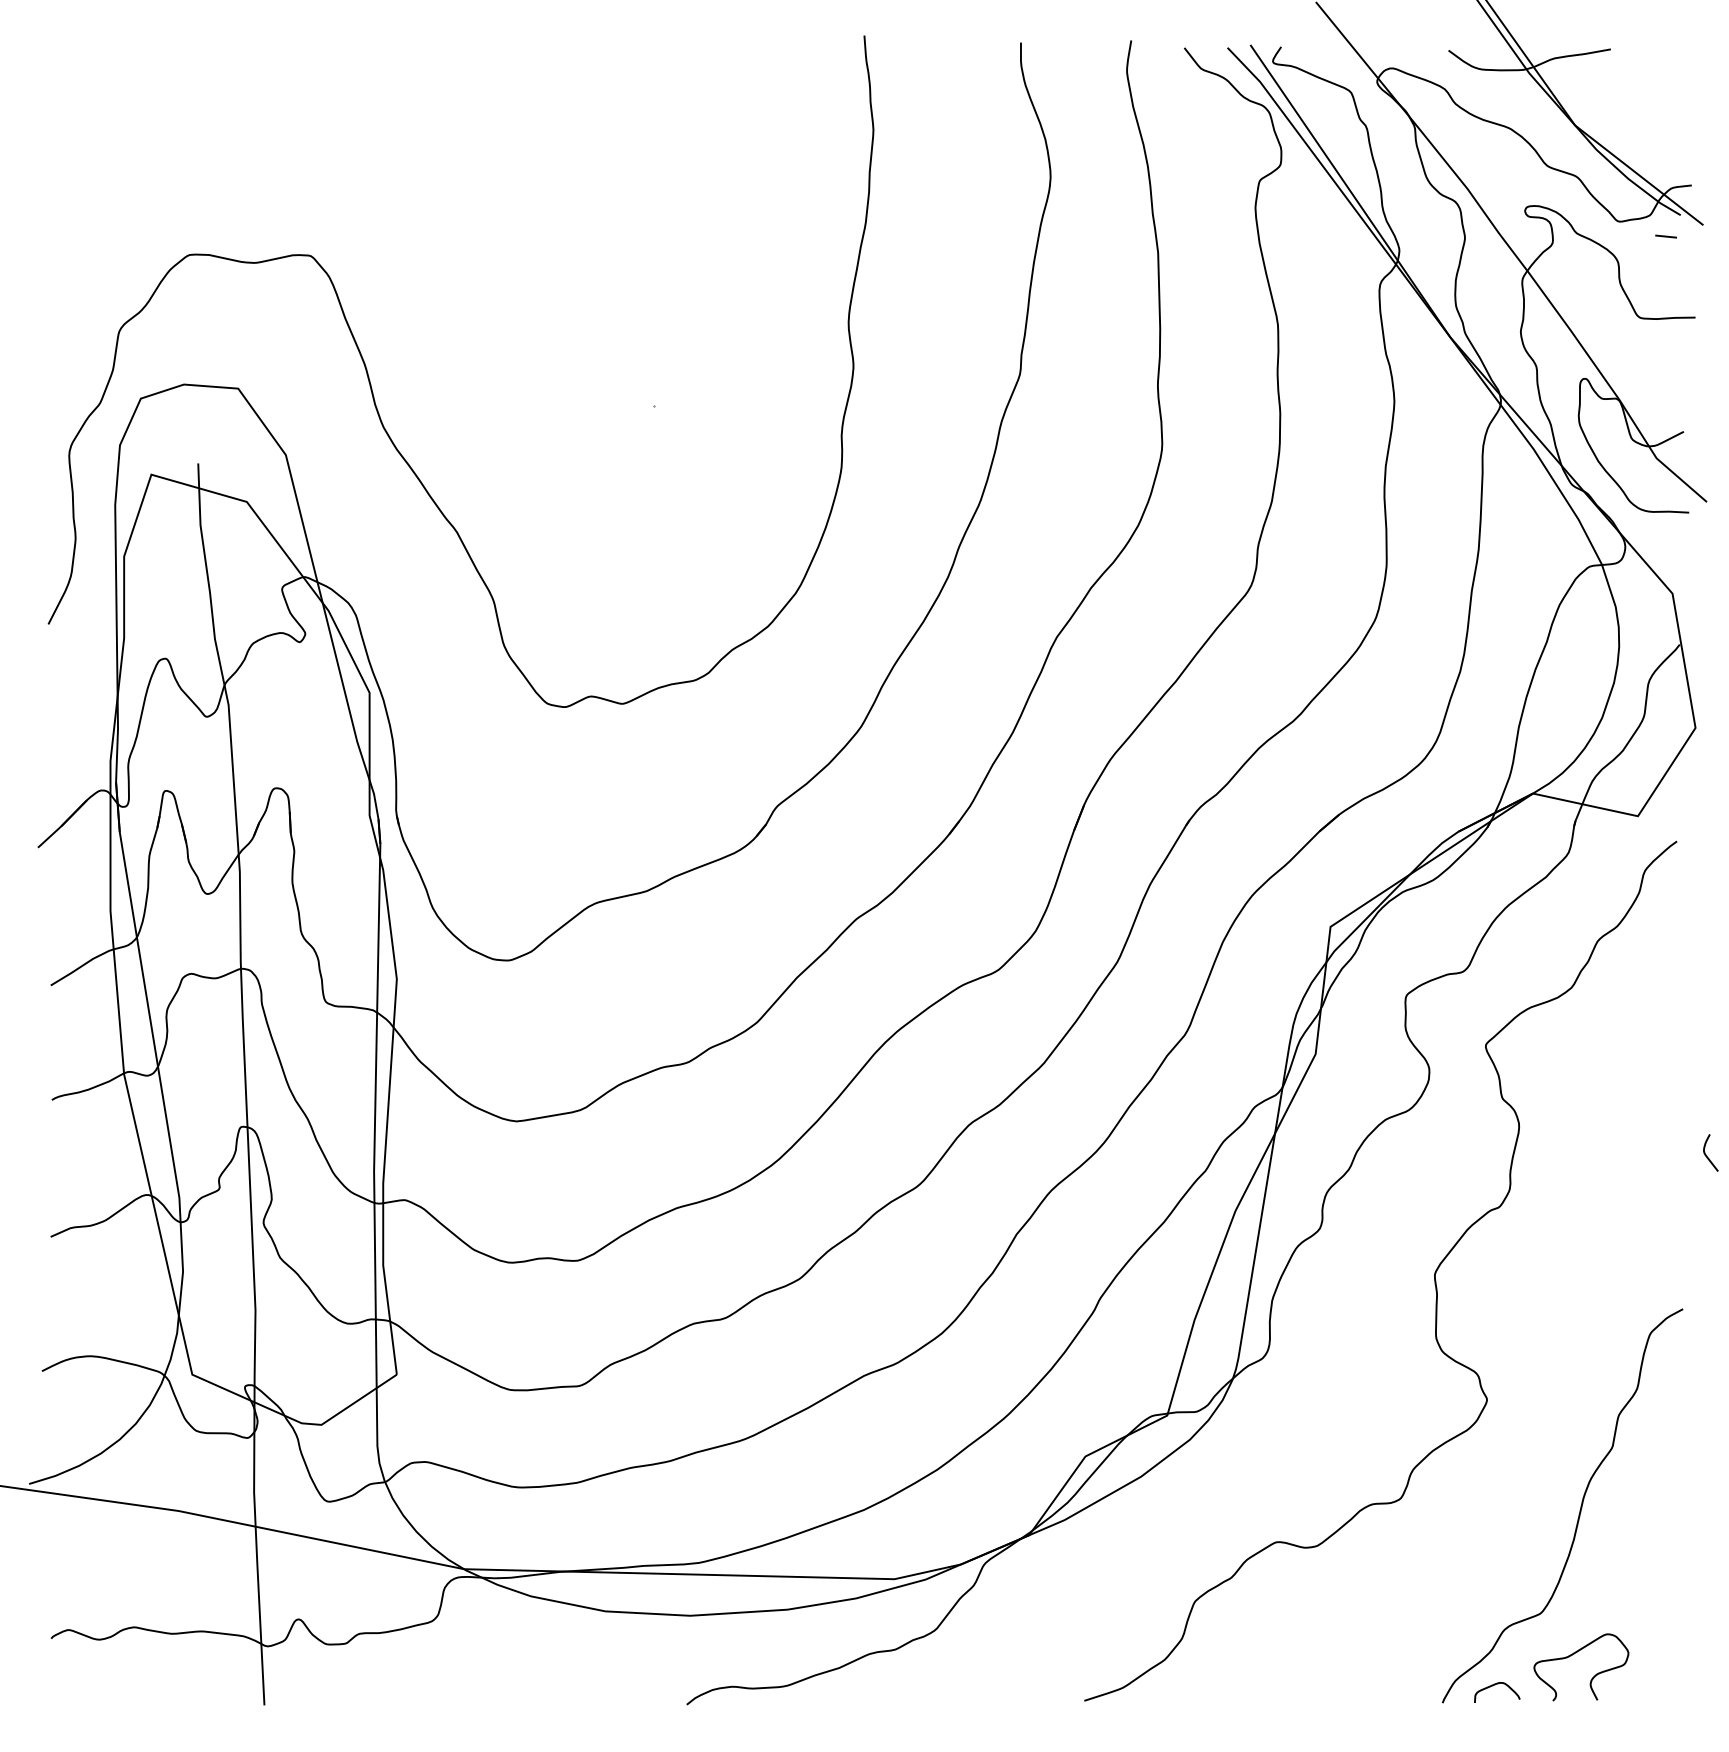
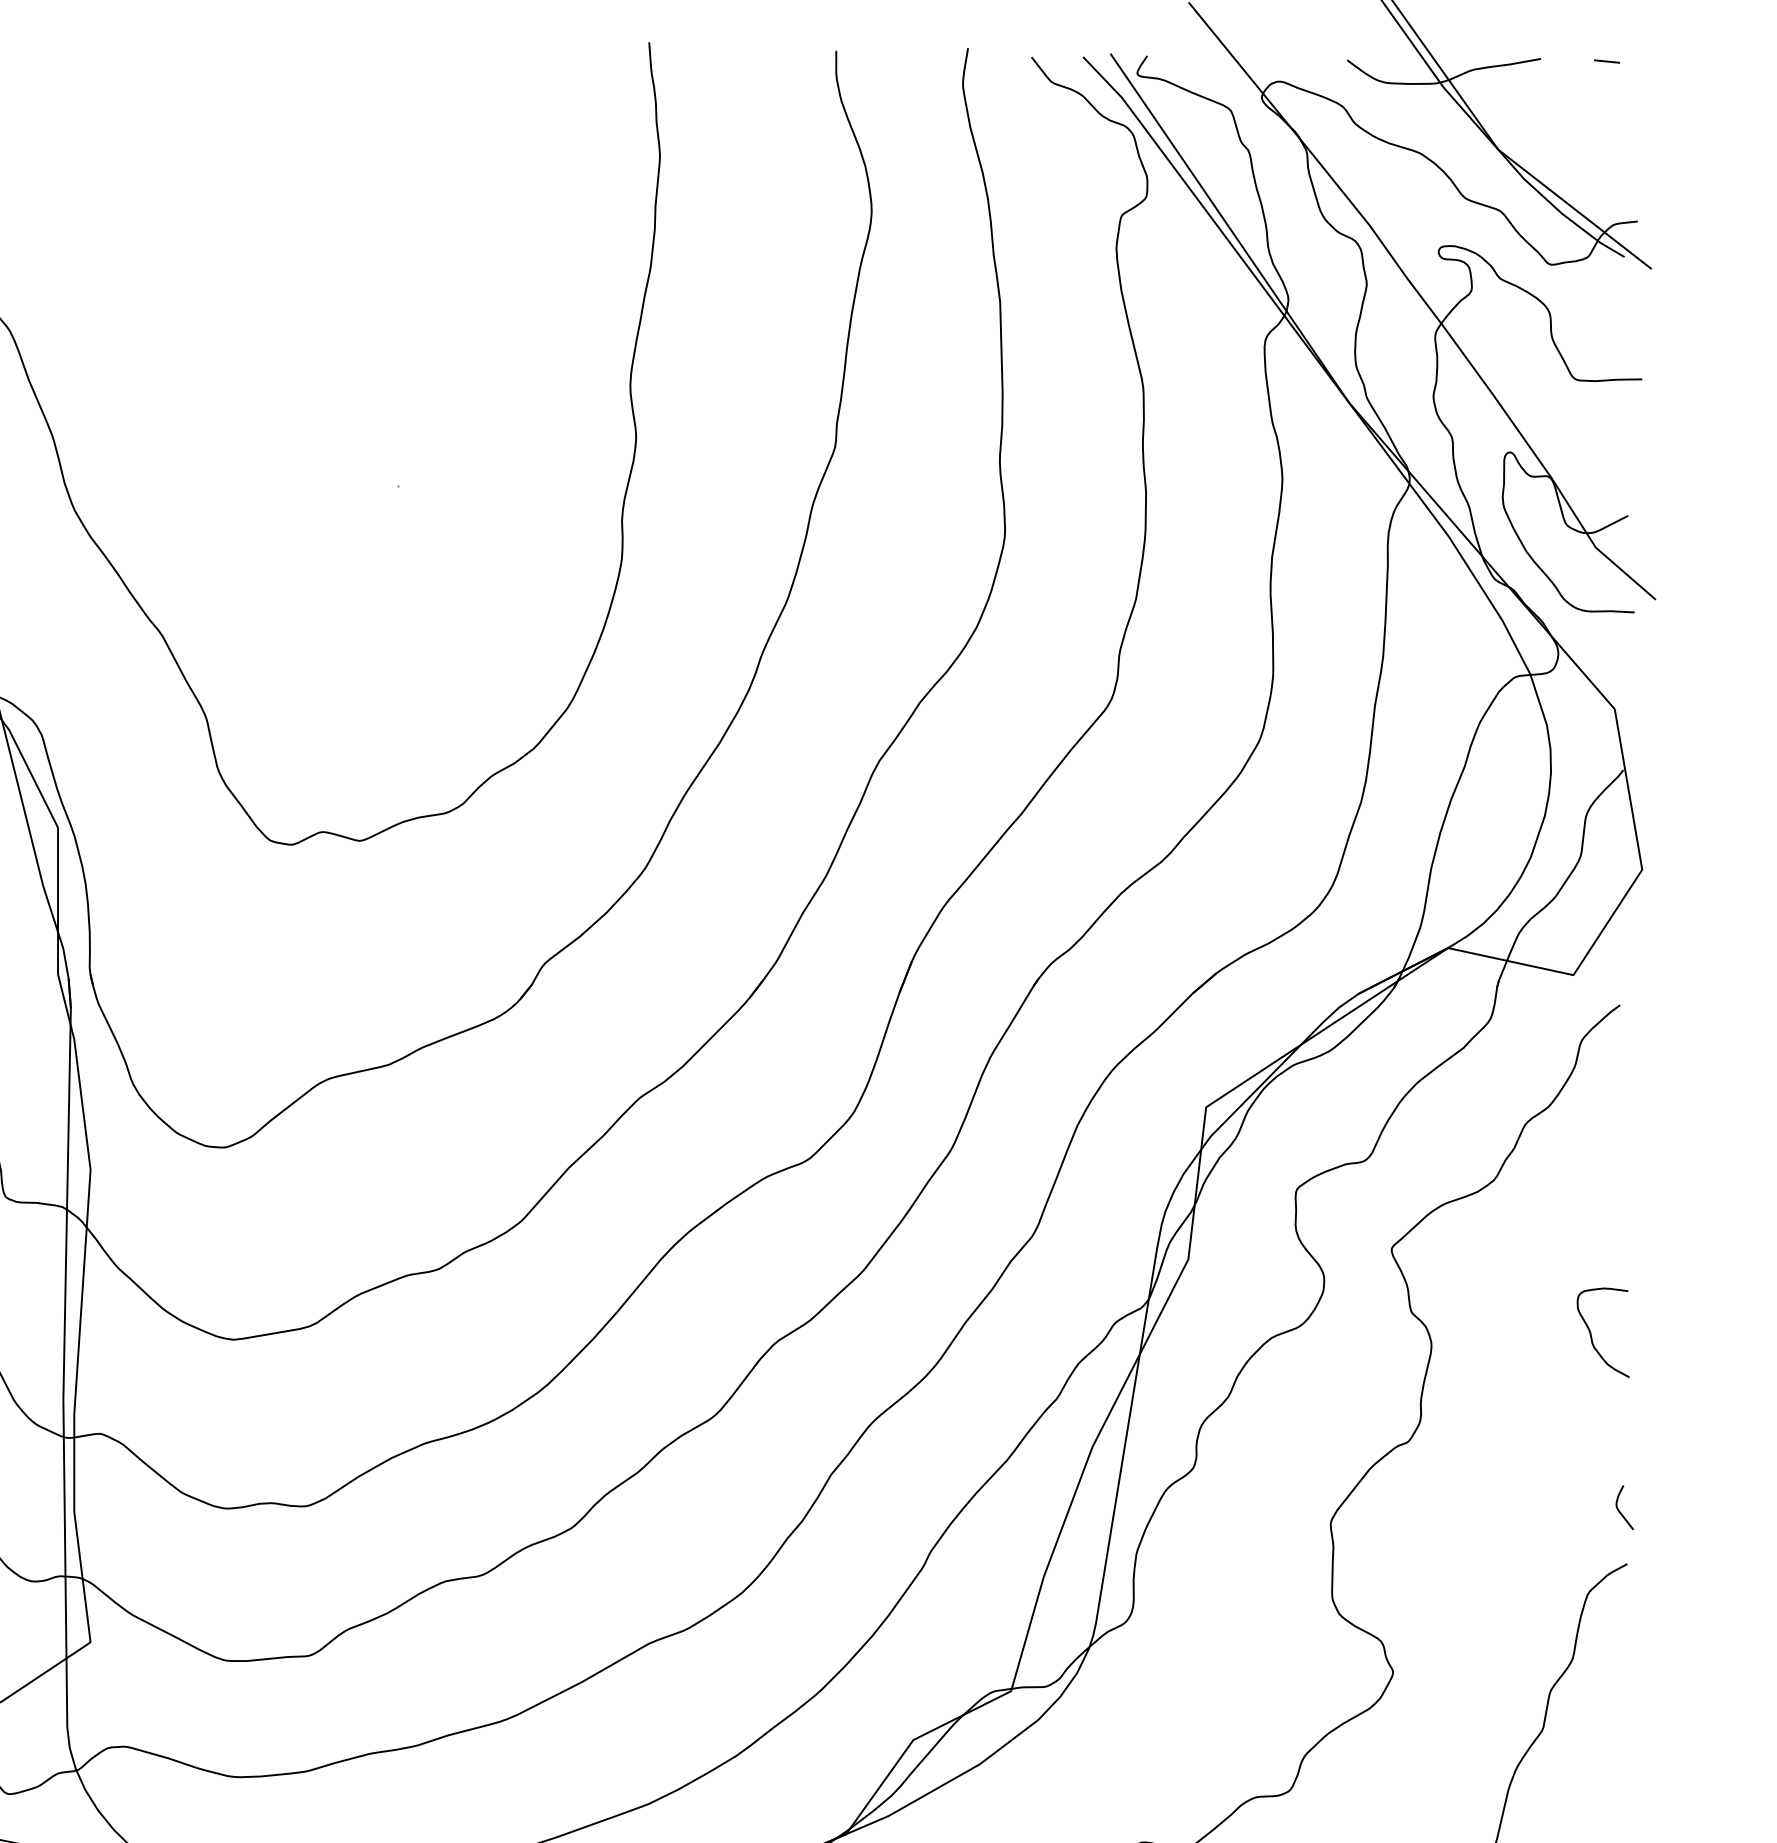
line: (1665, 236) -> (1606, 61), moved
curve: (1653, 1116) -> (1592, 1333), added
curve: (1706, 1154) -> (1619, 1509), moved

